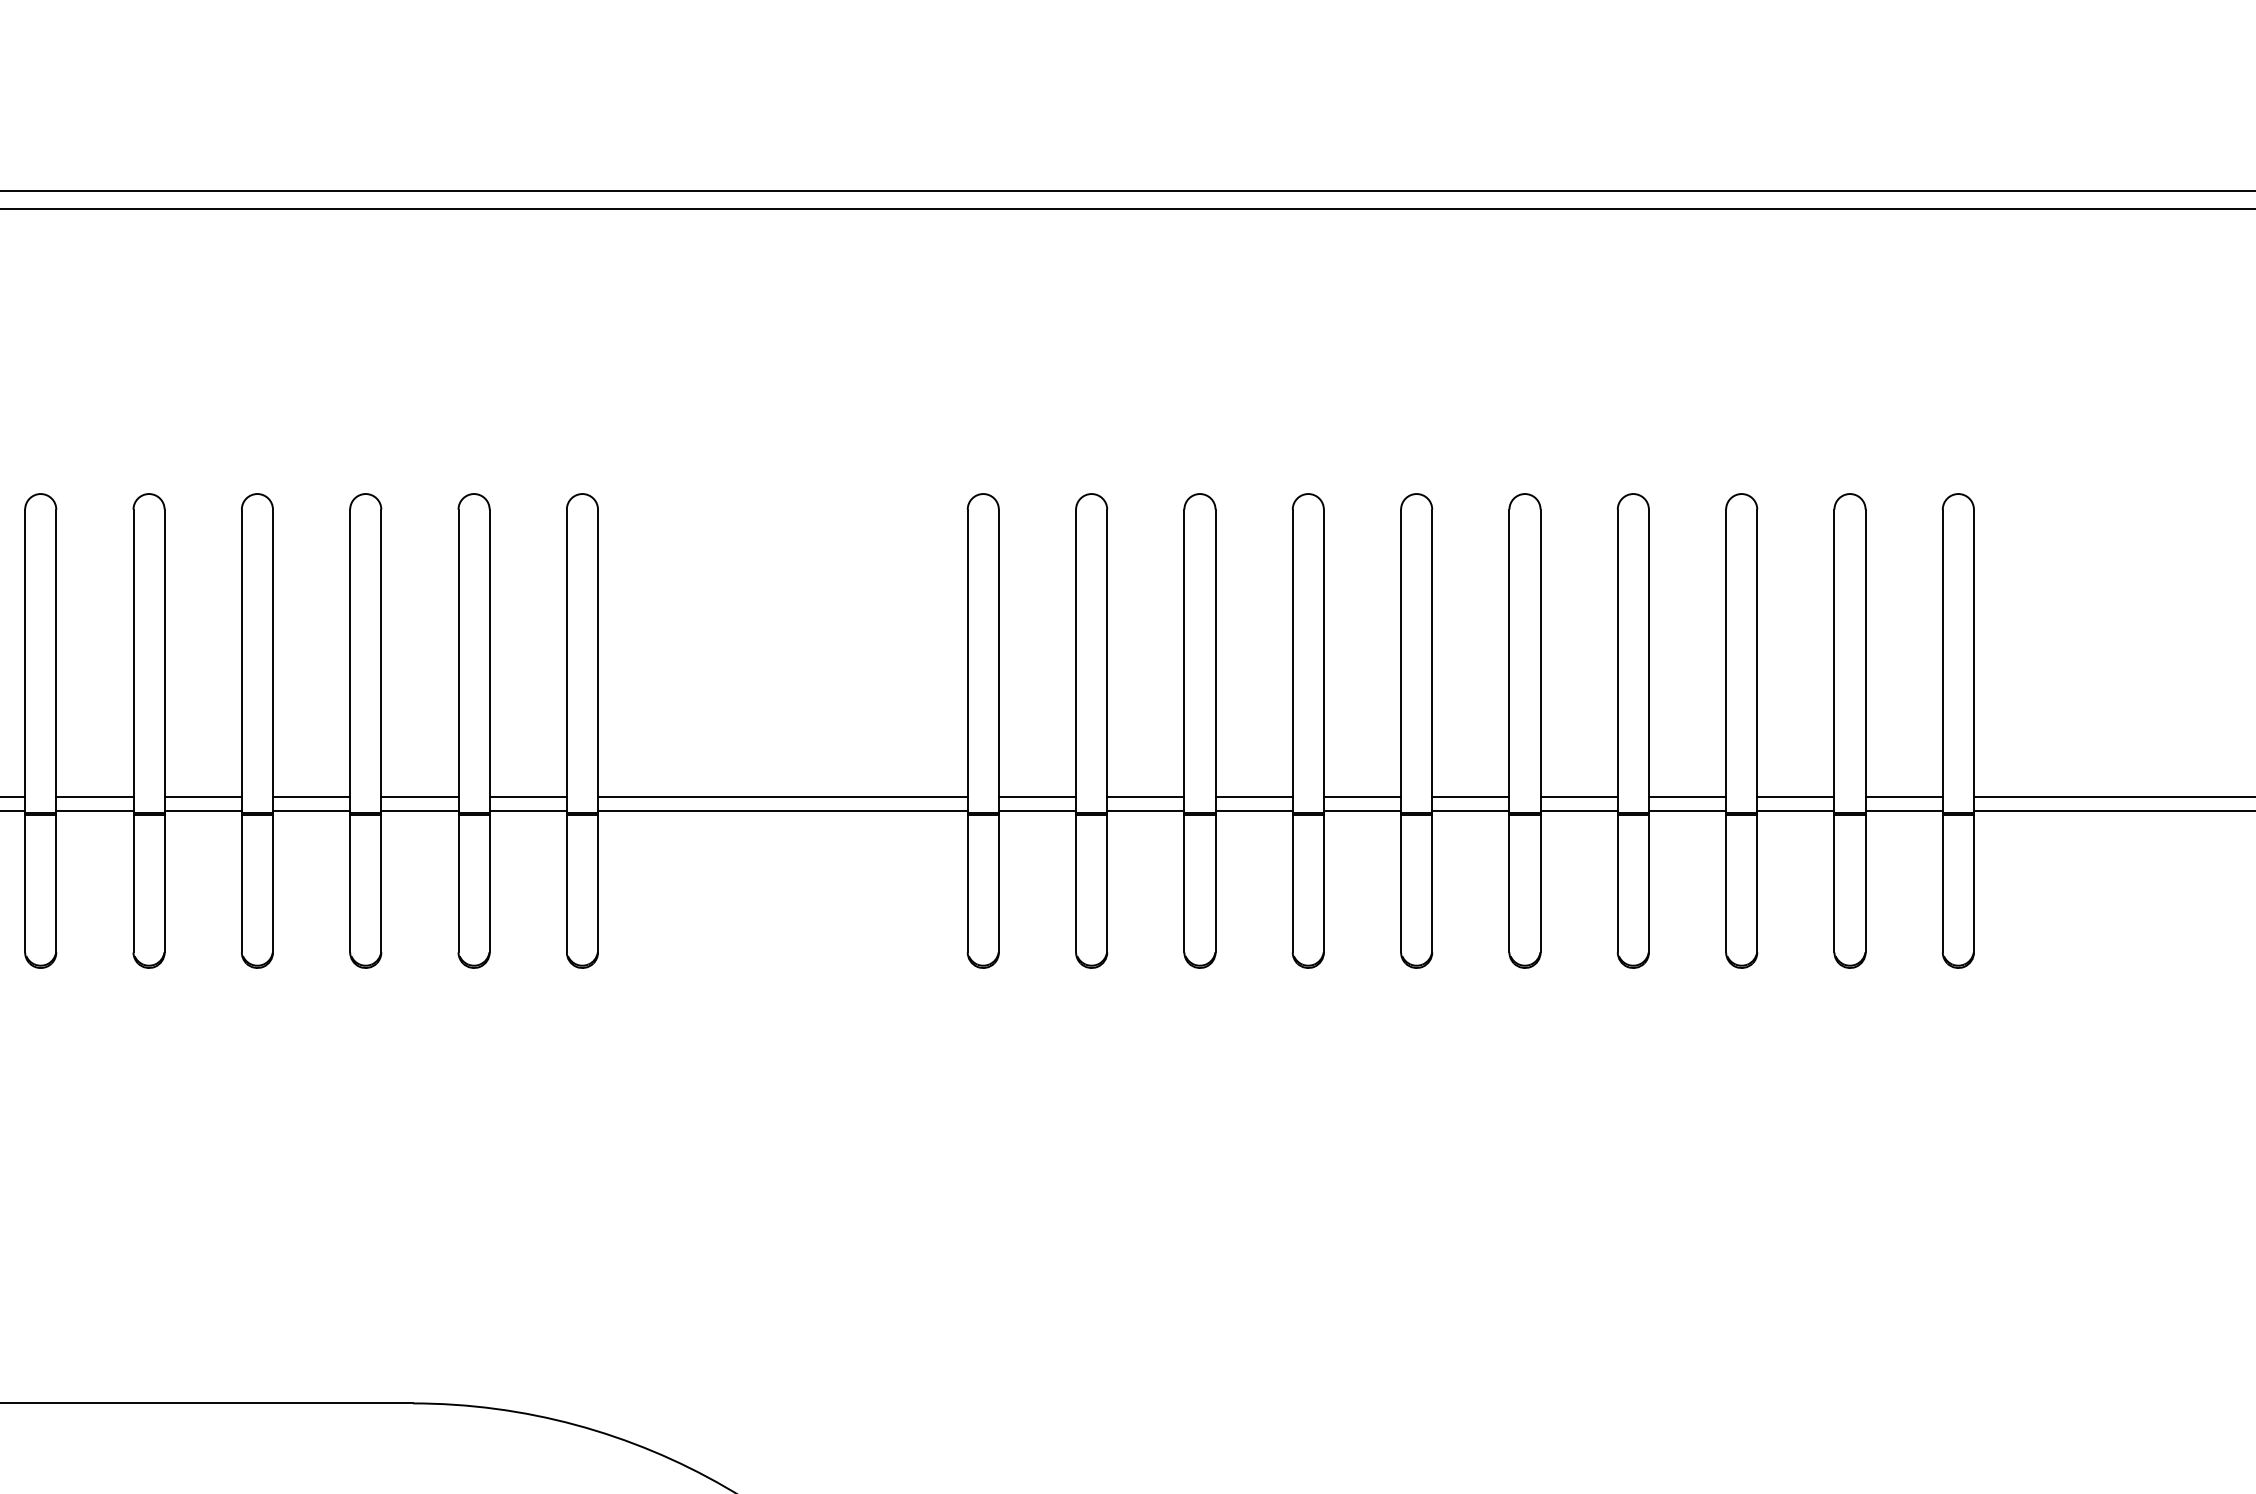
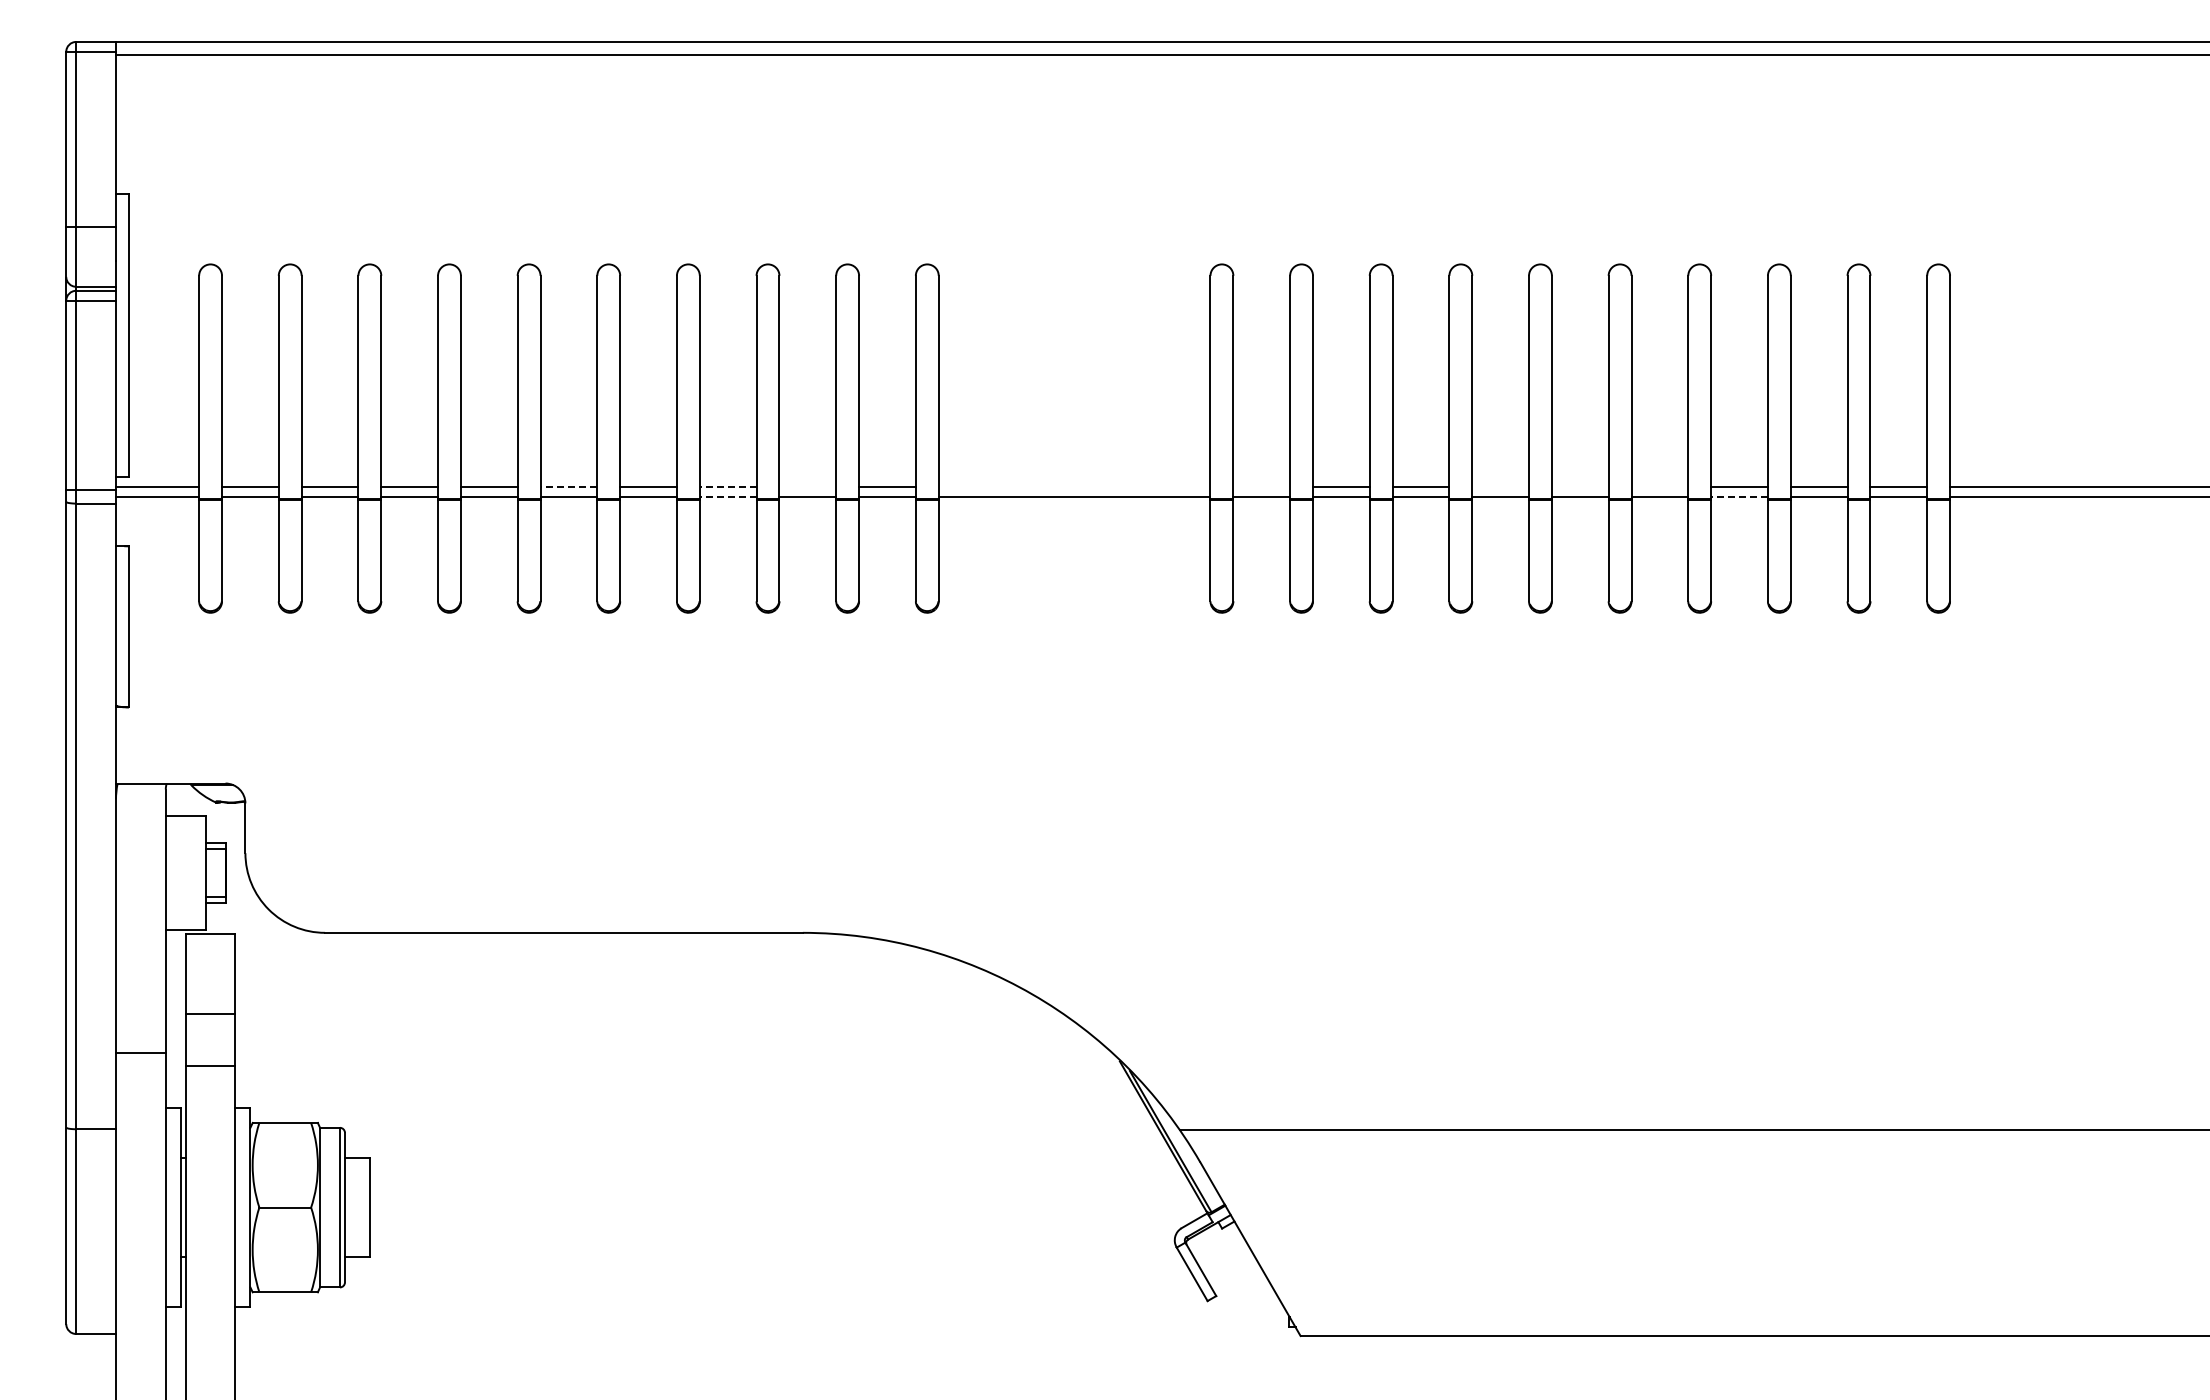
line: (94, 796) -> (568, 486), solid -> dashed
line: (310, 796) -> (727, 486), solid -> dashed
line: (419, 796) -> (807, 486), removed
line: (782, 796) -> (1074, 486), removed
line: (1037, 796) -> (1261, 486), removed
line: (1362, 796) -> (1500, 486), removed
line: (1469, 796) -> (1579, 486), removed
line: (1578, 796) -> (1659, 486), removed
line: (310, 811) -> (727, 497), solid -> dashed
line: (1687, 811) -> (1739, 497), solid -> dashed

